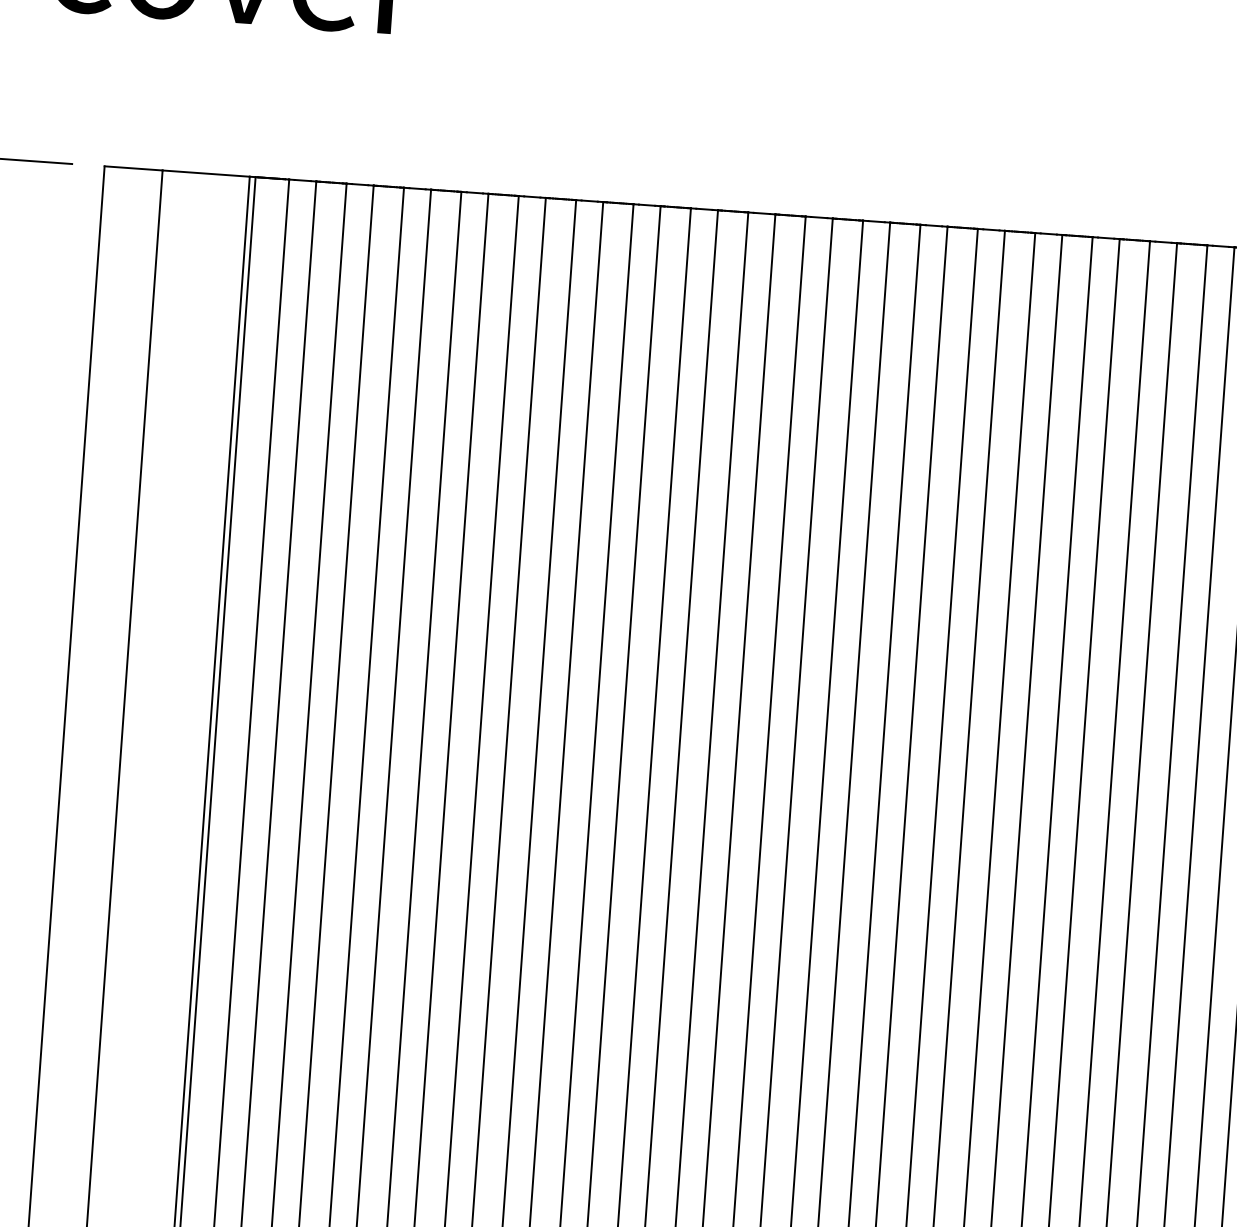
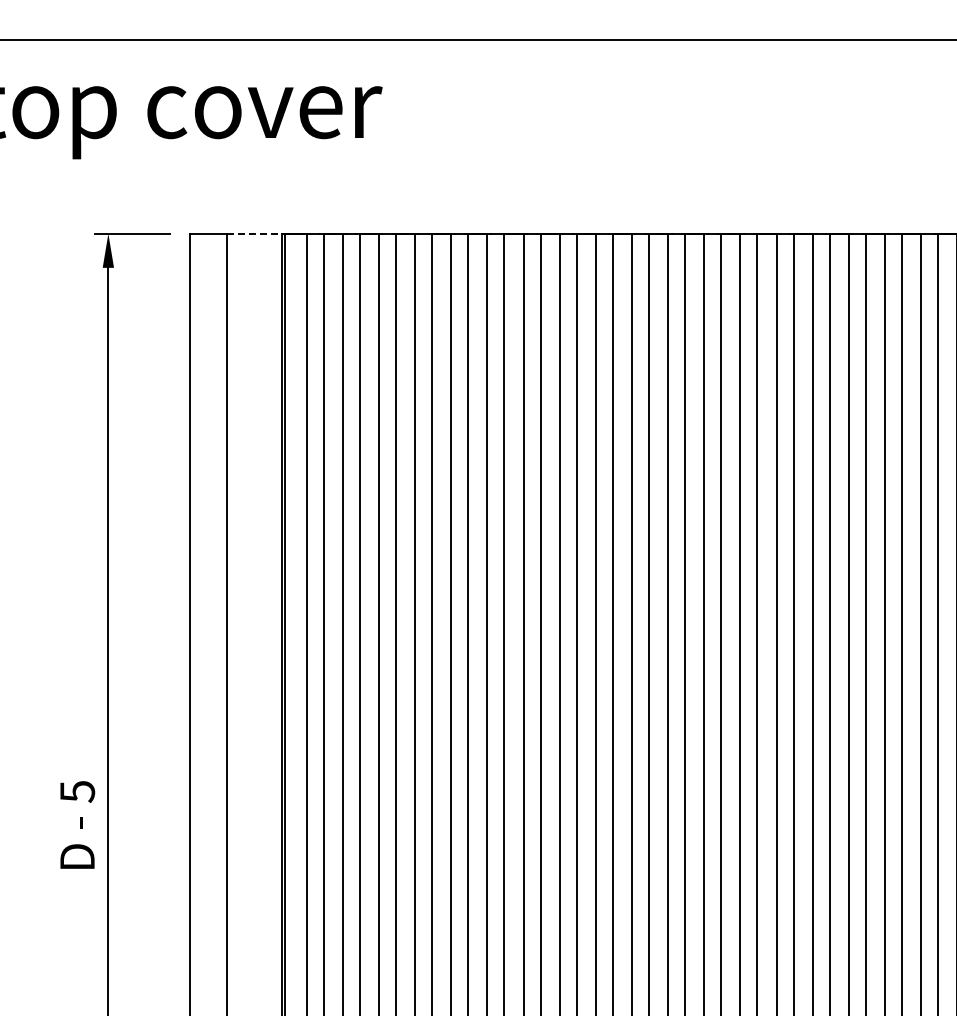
line: (206, 173) -> (254, 233), solid -> dashed

